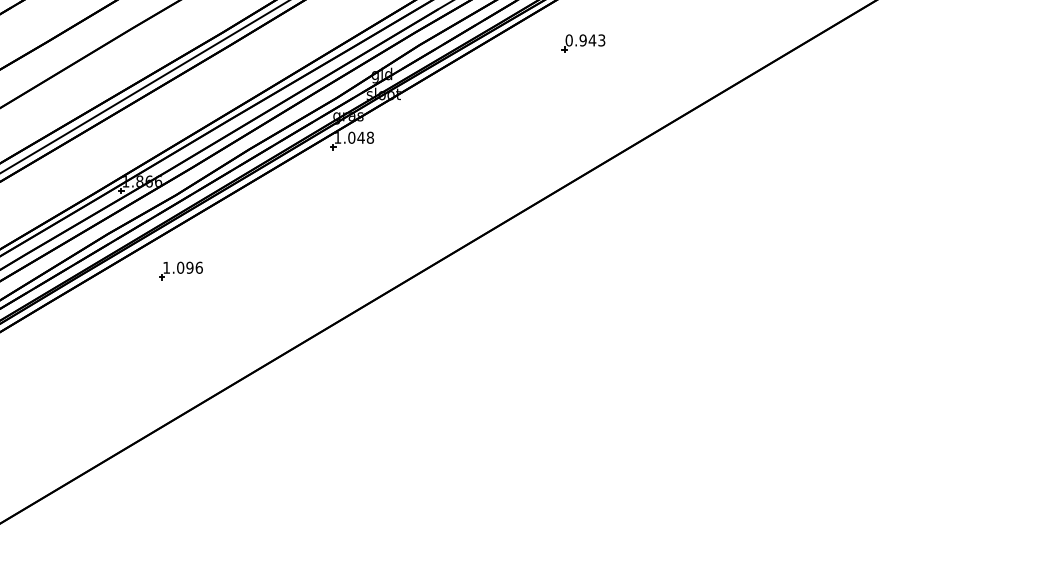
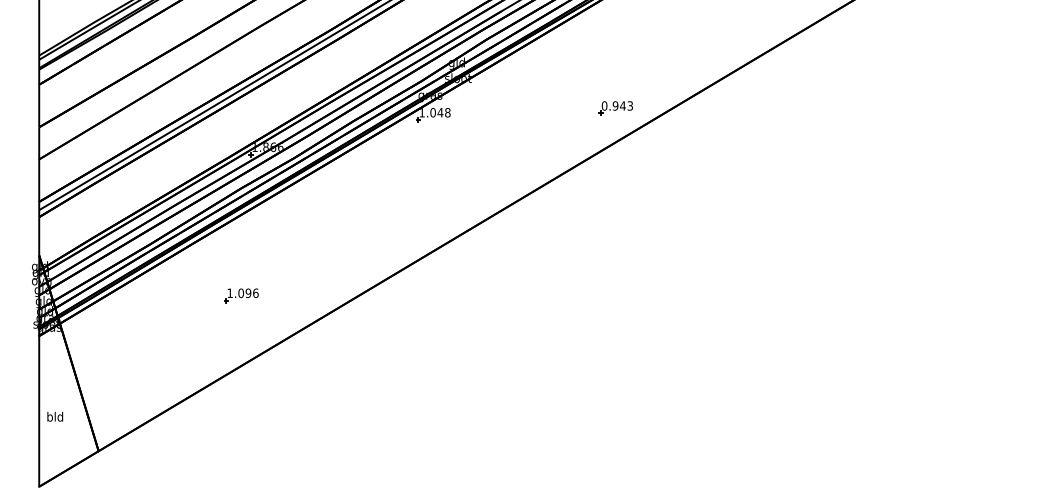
part: (583, 43) -> (615, 108), moved
part: (181, 270) -> (241, 295), moved

